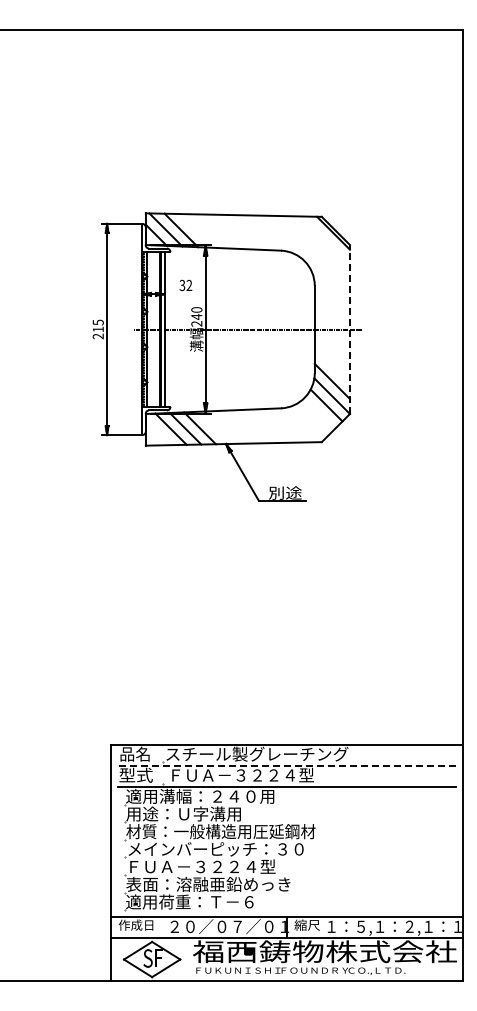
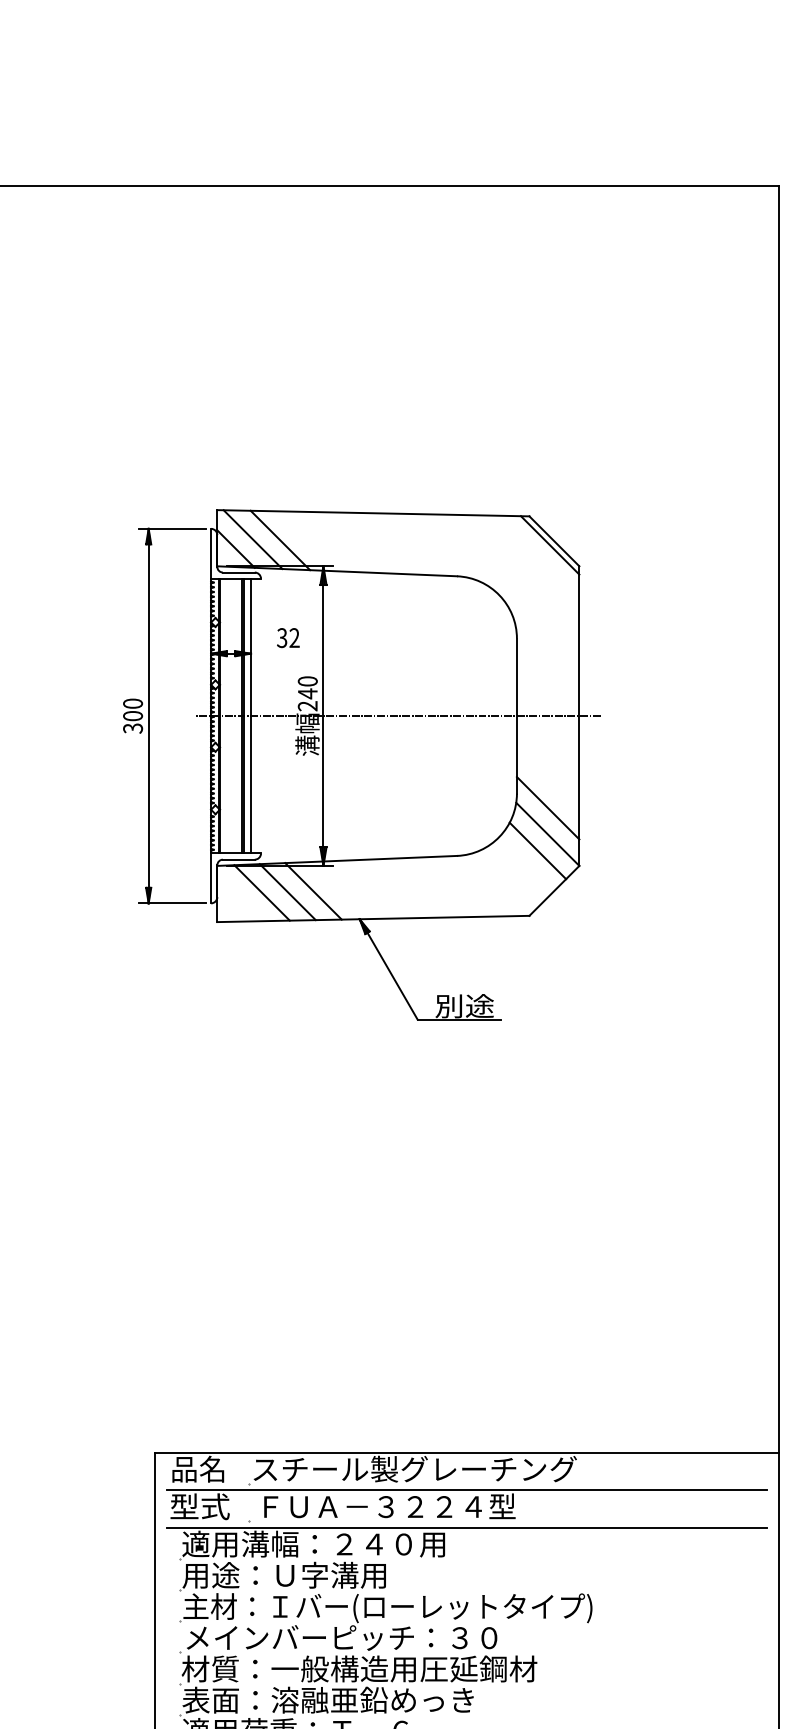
text: (97, 329) -> (131, 716), 215 -> 300
line: (349, 329) -> (578, 716), dashed -> solid
line: (286, 765) -> (466, 1489), dashed -> solid
text: (241, 832) -> (387, 1608), 材質：一般構造用圧延鋼材 -> 主材：Ｉバー(ローレットタイプ)
text: (225, 866) -> (358, 1668), ＦＵＡ－３２２４型 -> 材質：一般構造用圧延鋼材

